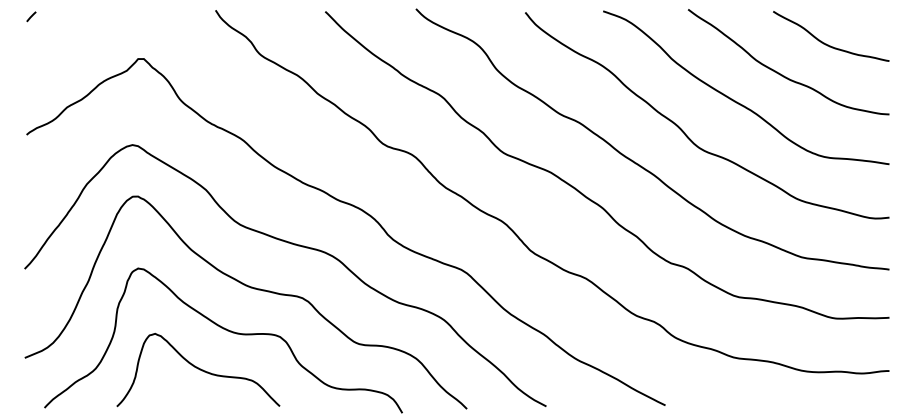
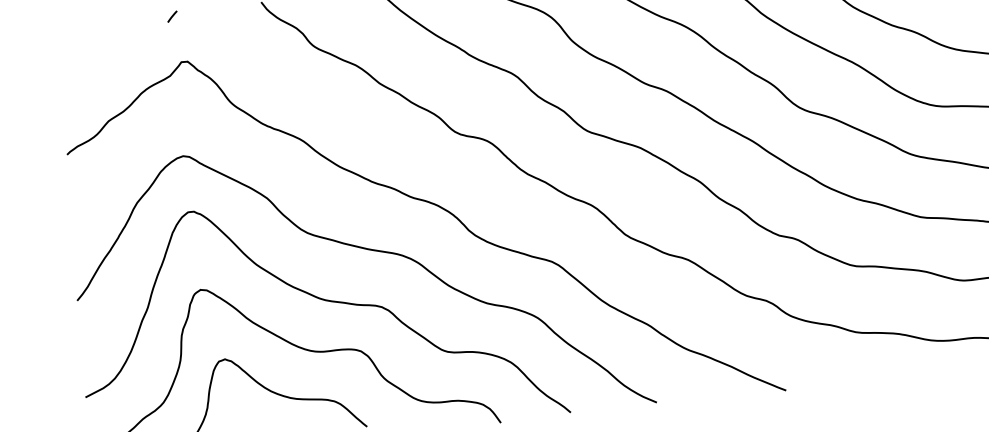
line: (31, 16) -> (172, 16), moved

